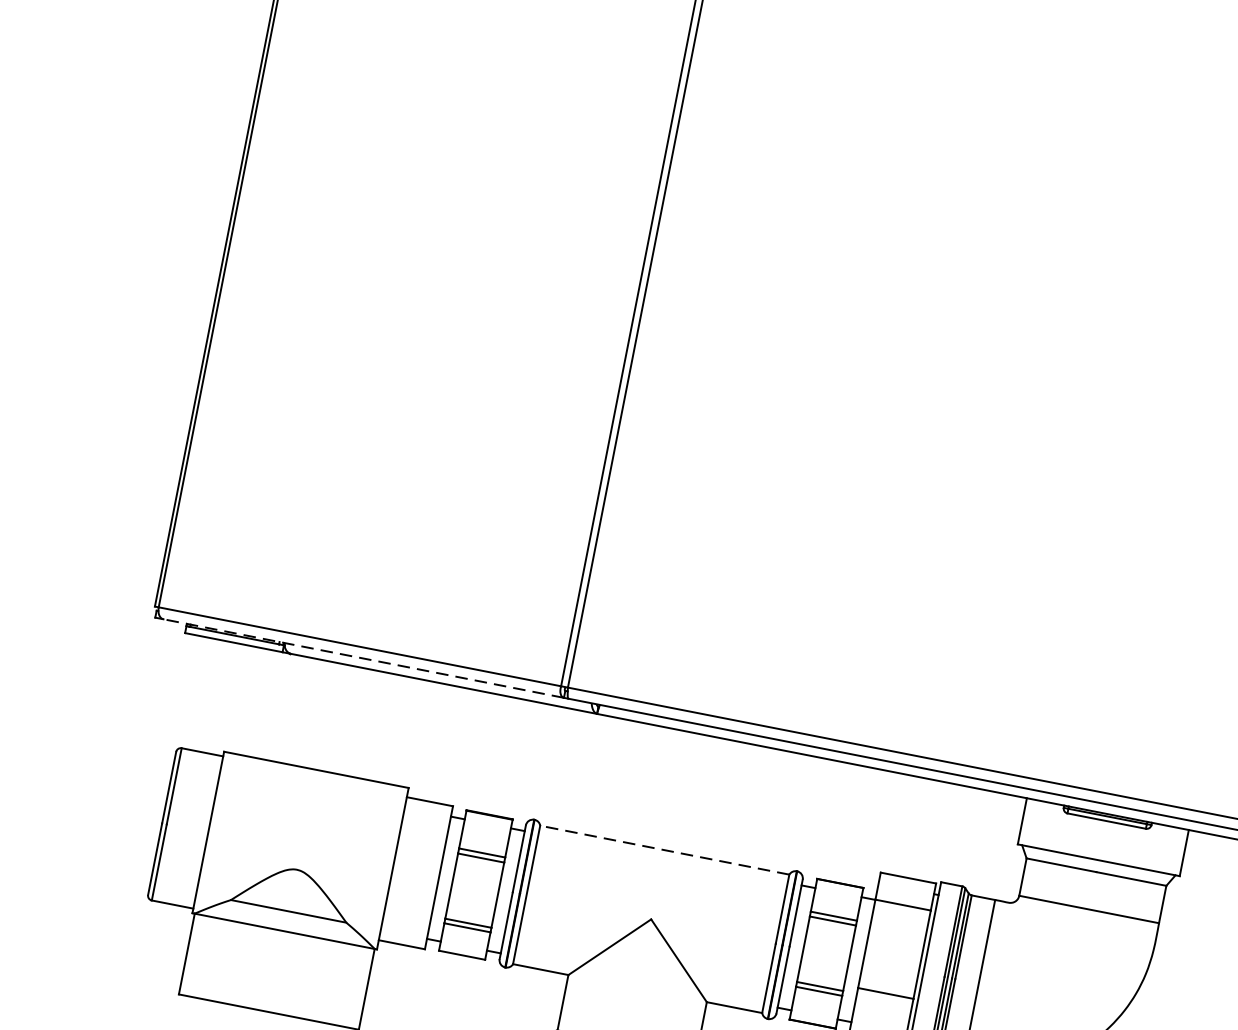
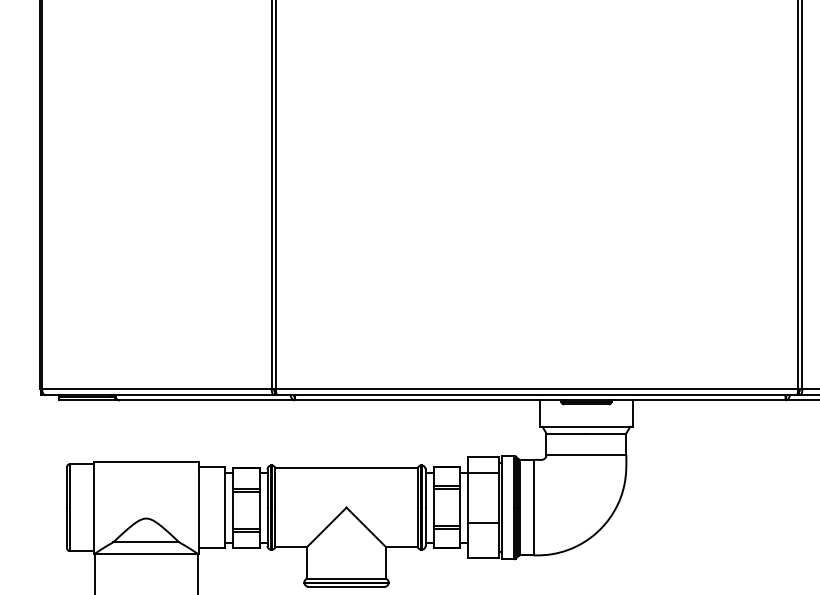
line: (362, 658) -> (159, 395), dashed -> solid
line: (664, 850) -> (346, 468), dashed -> solid

